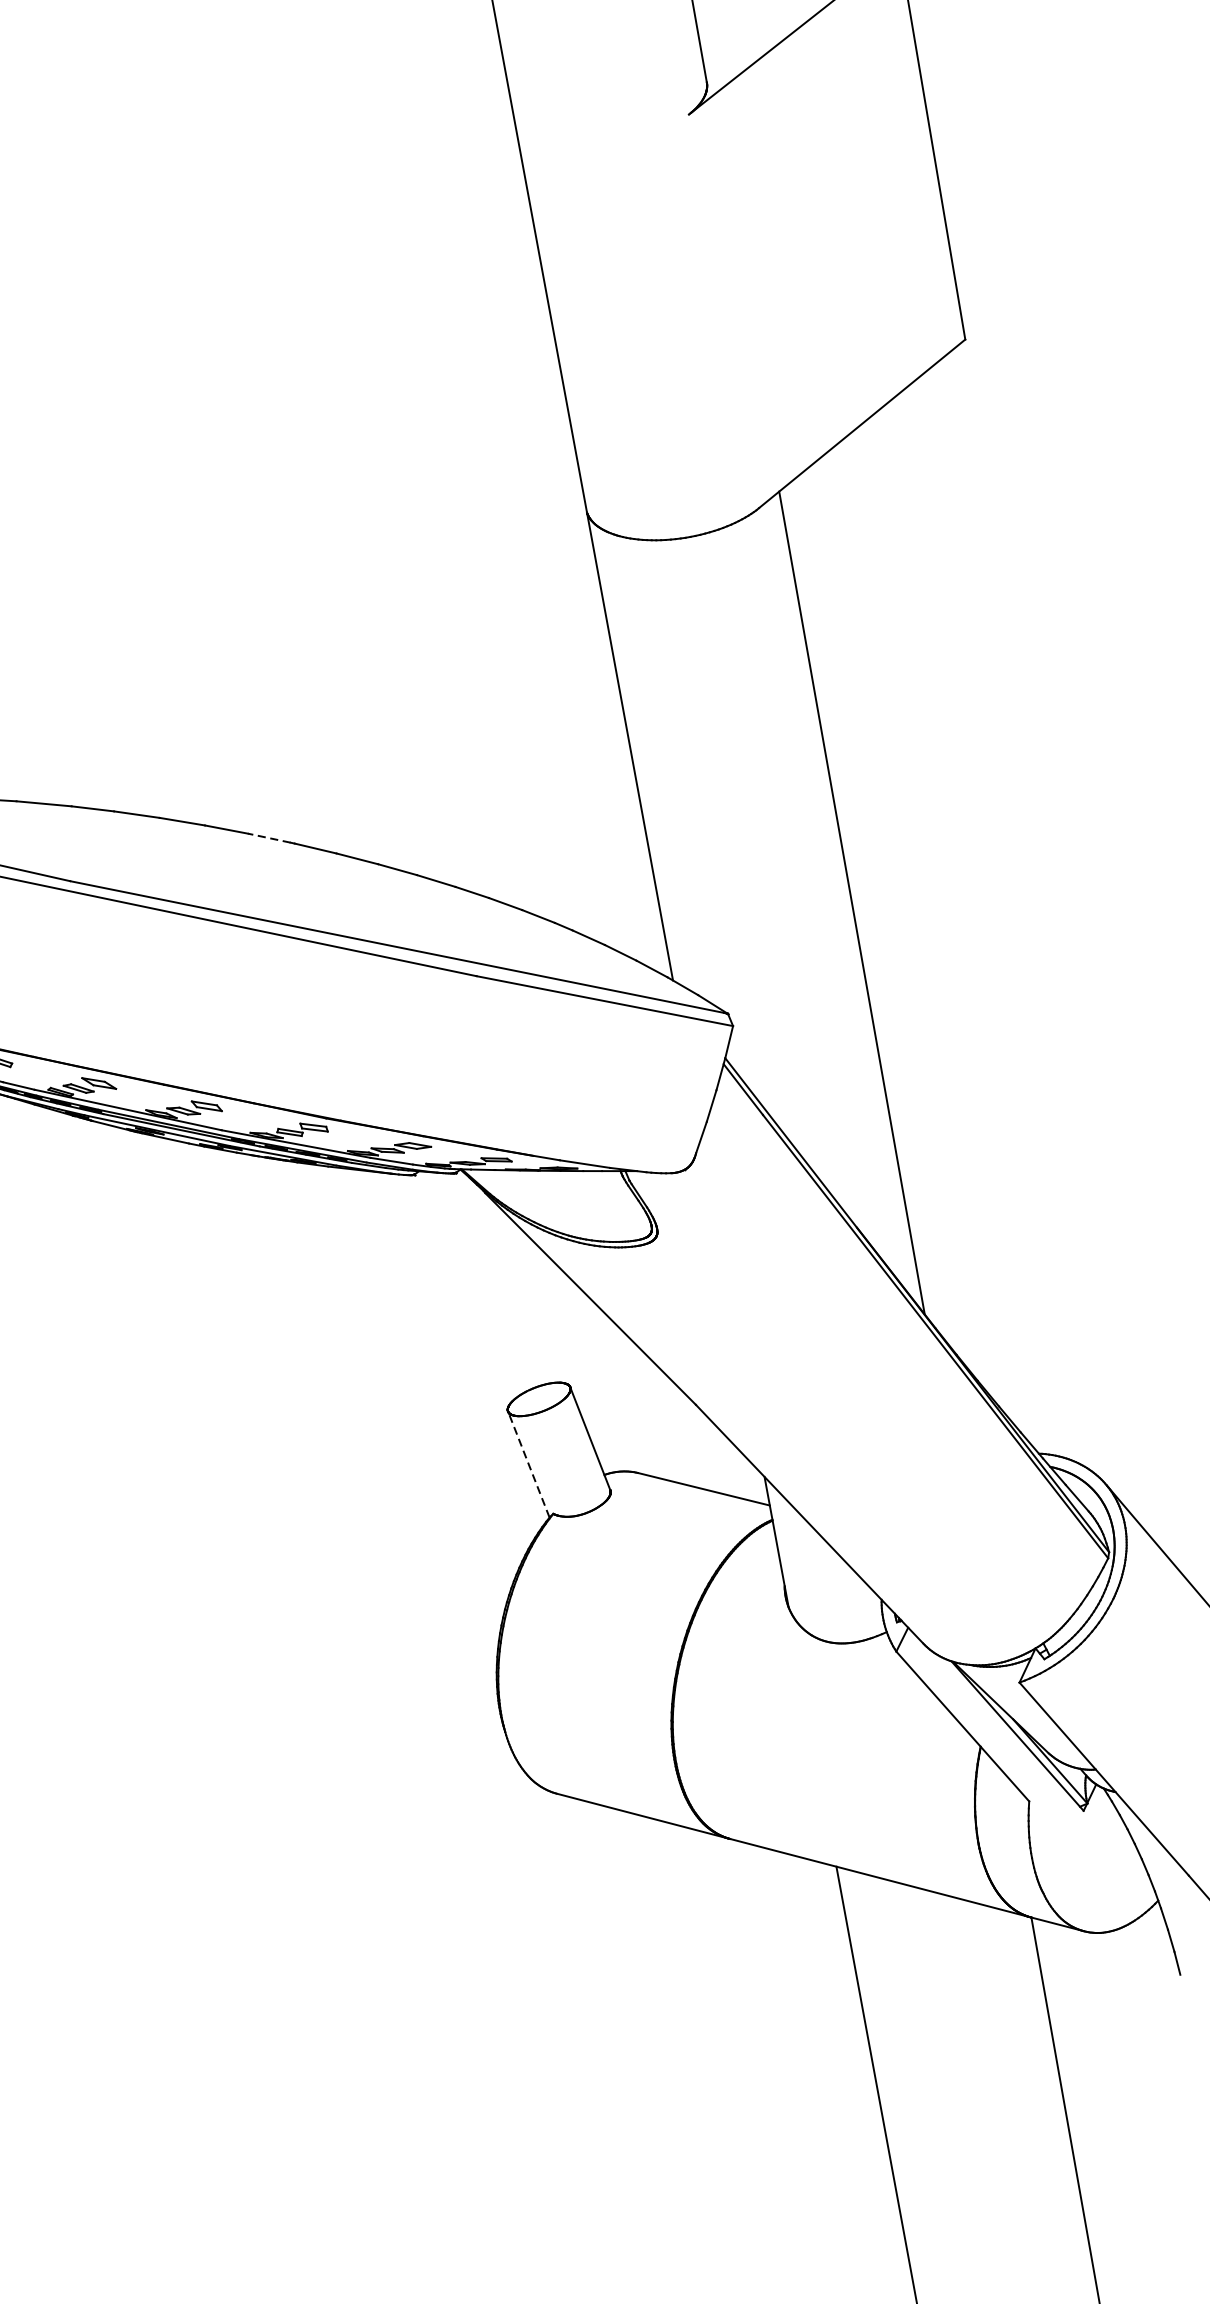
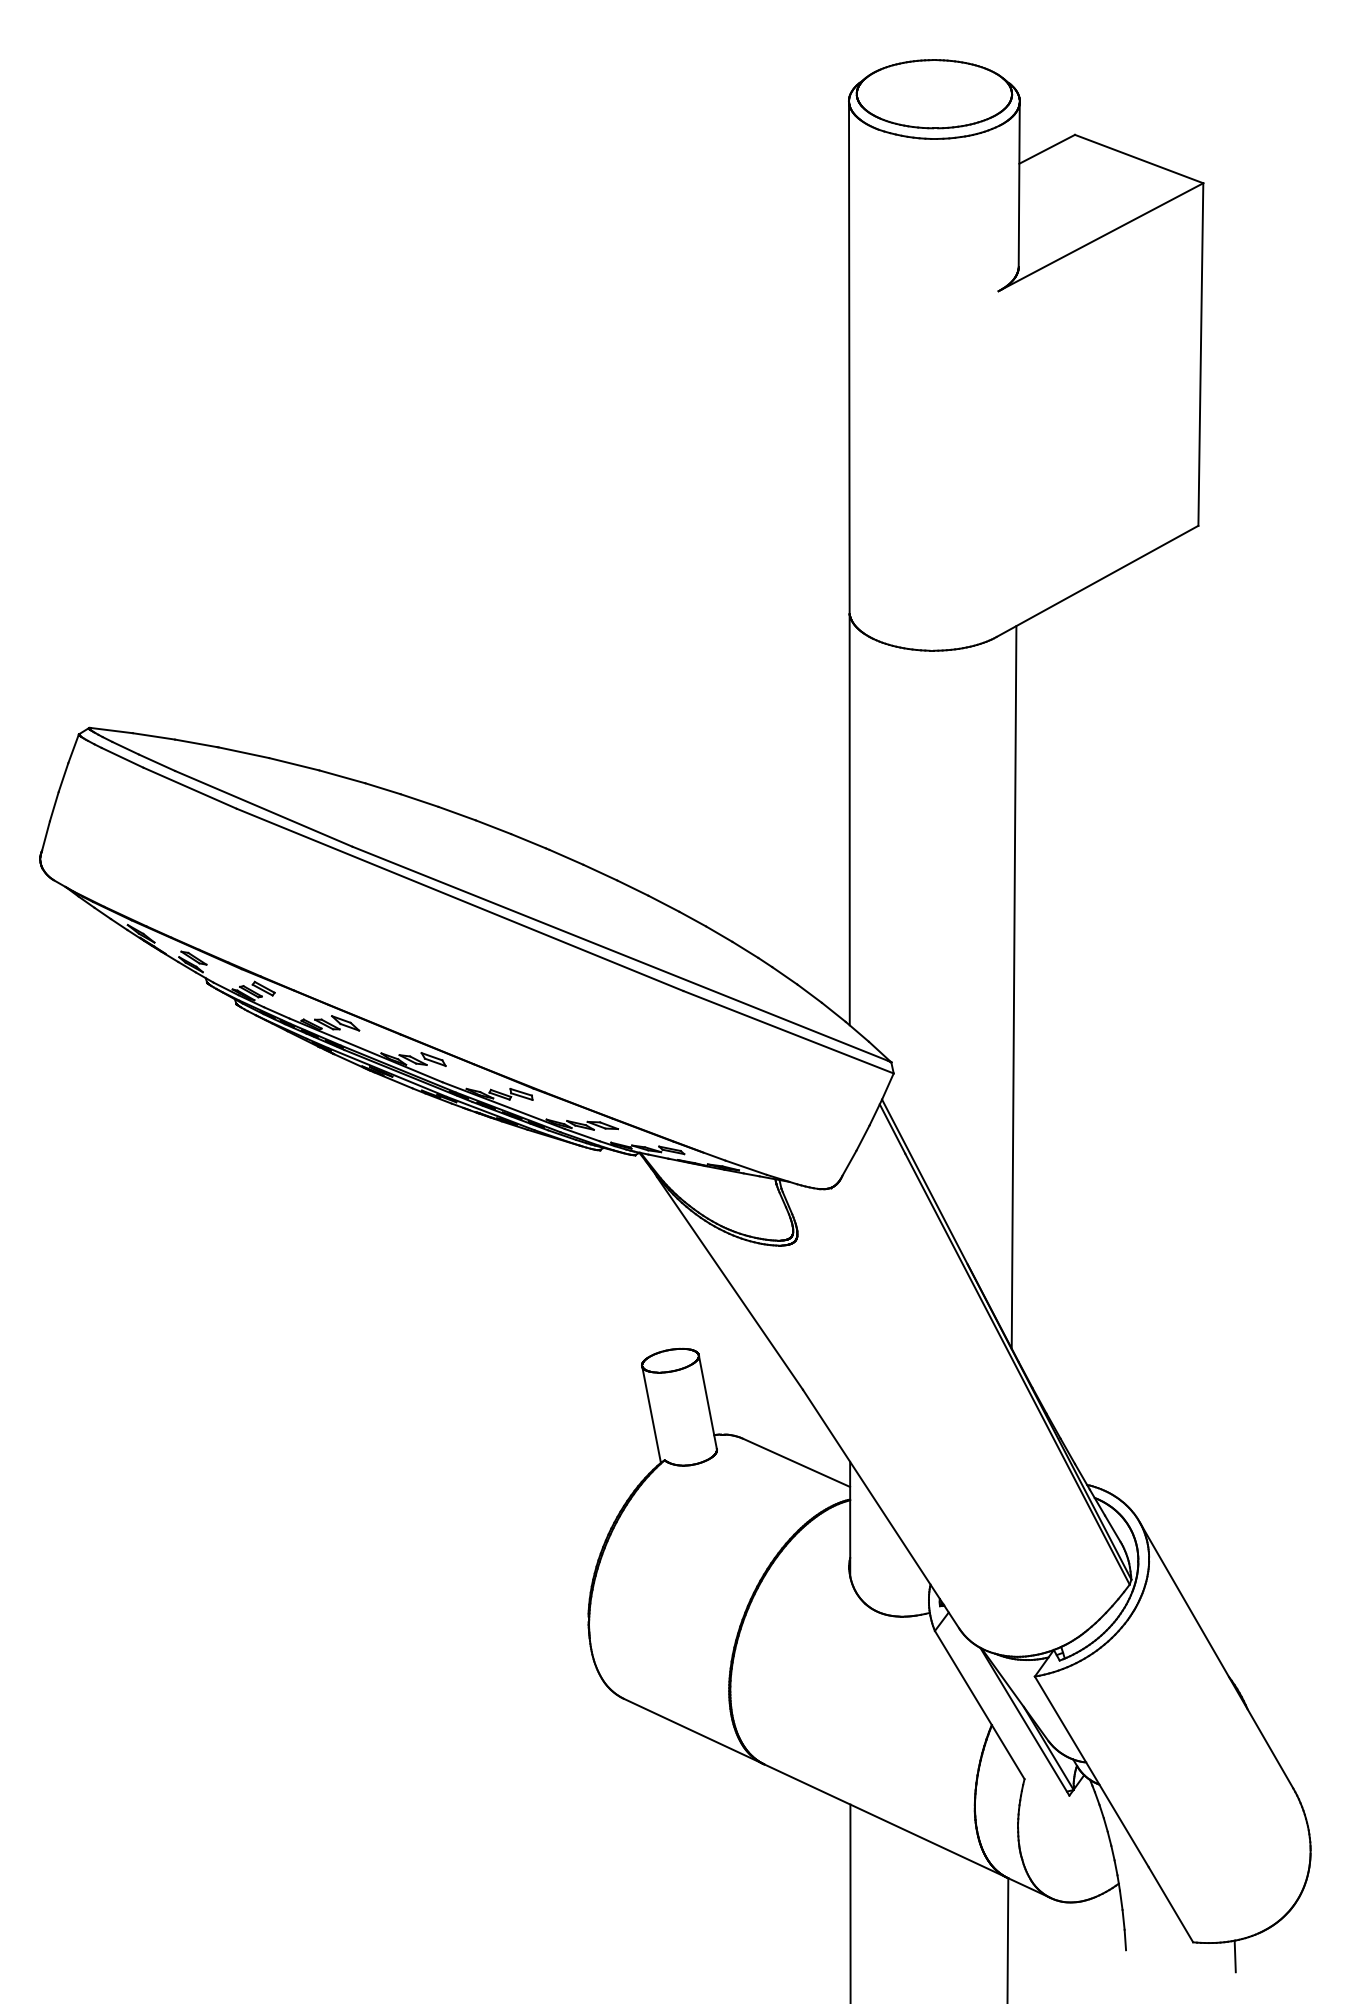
line: (269, 838) -> (528, 841), dashed -> solid
line: (528, 1464) -> (651, 1414), dashed -> solid

